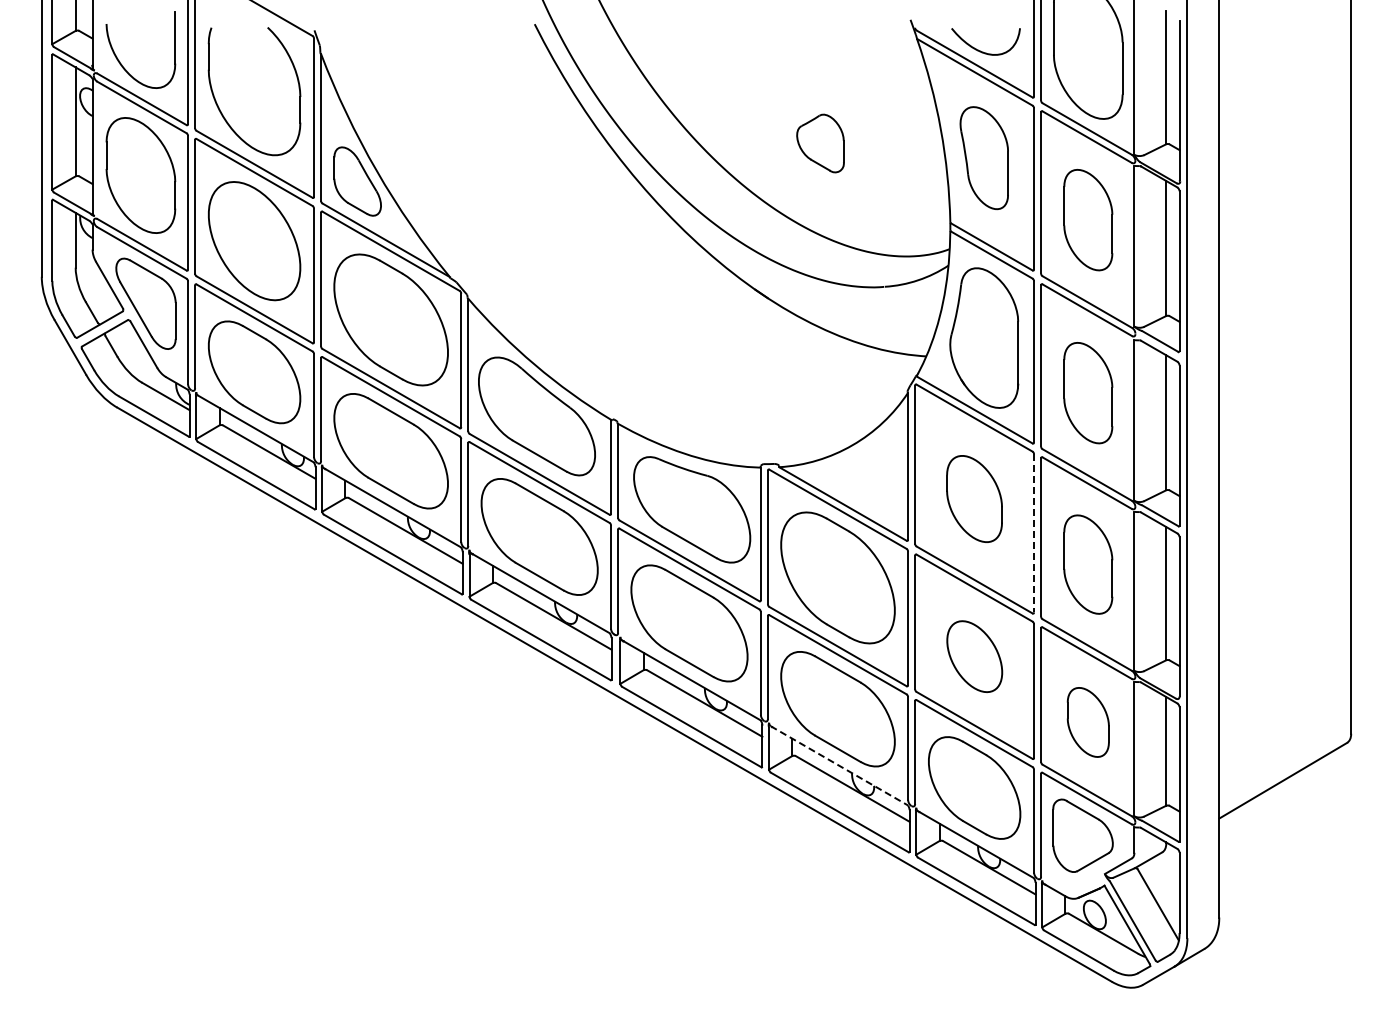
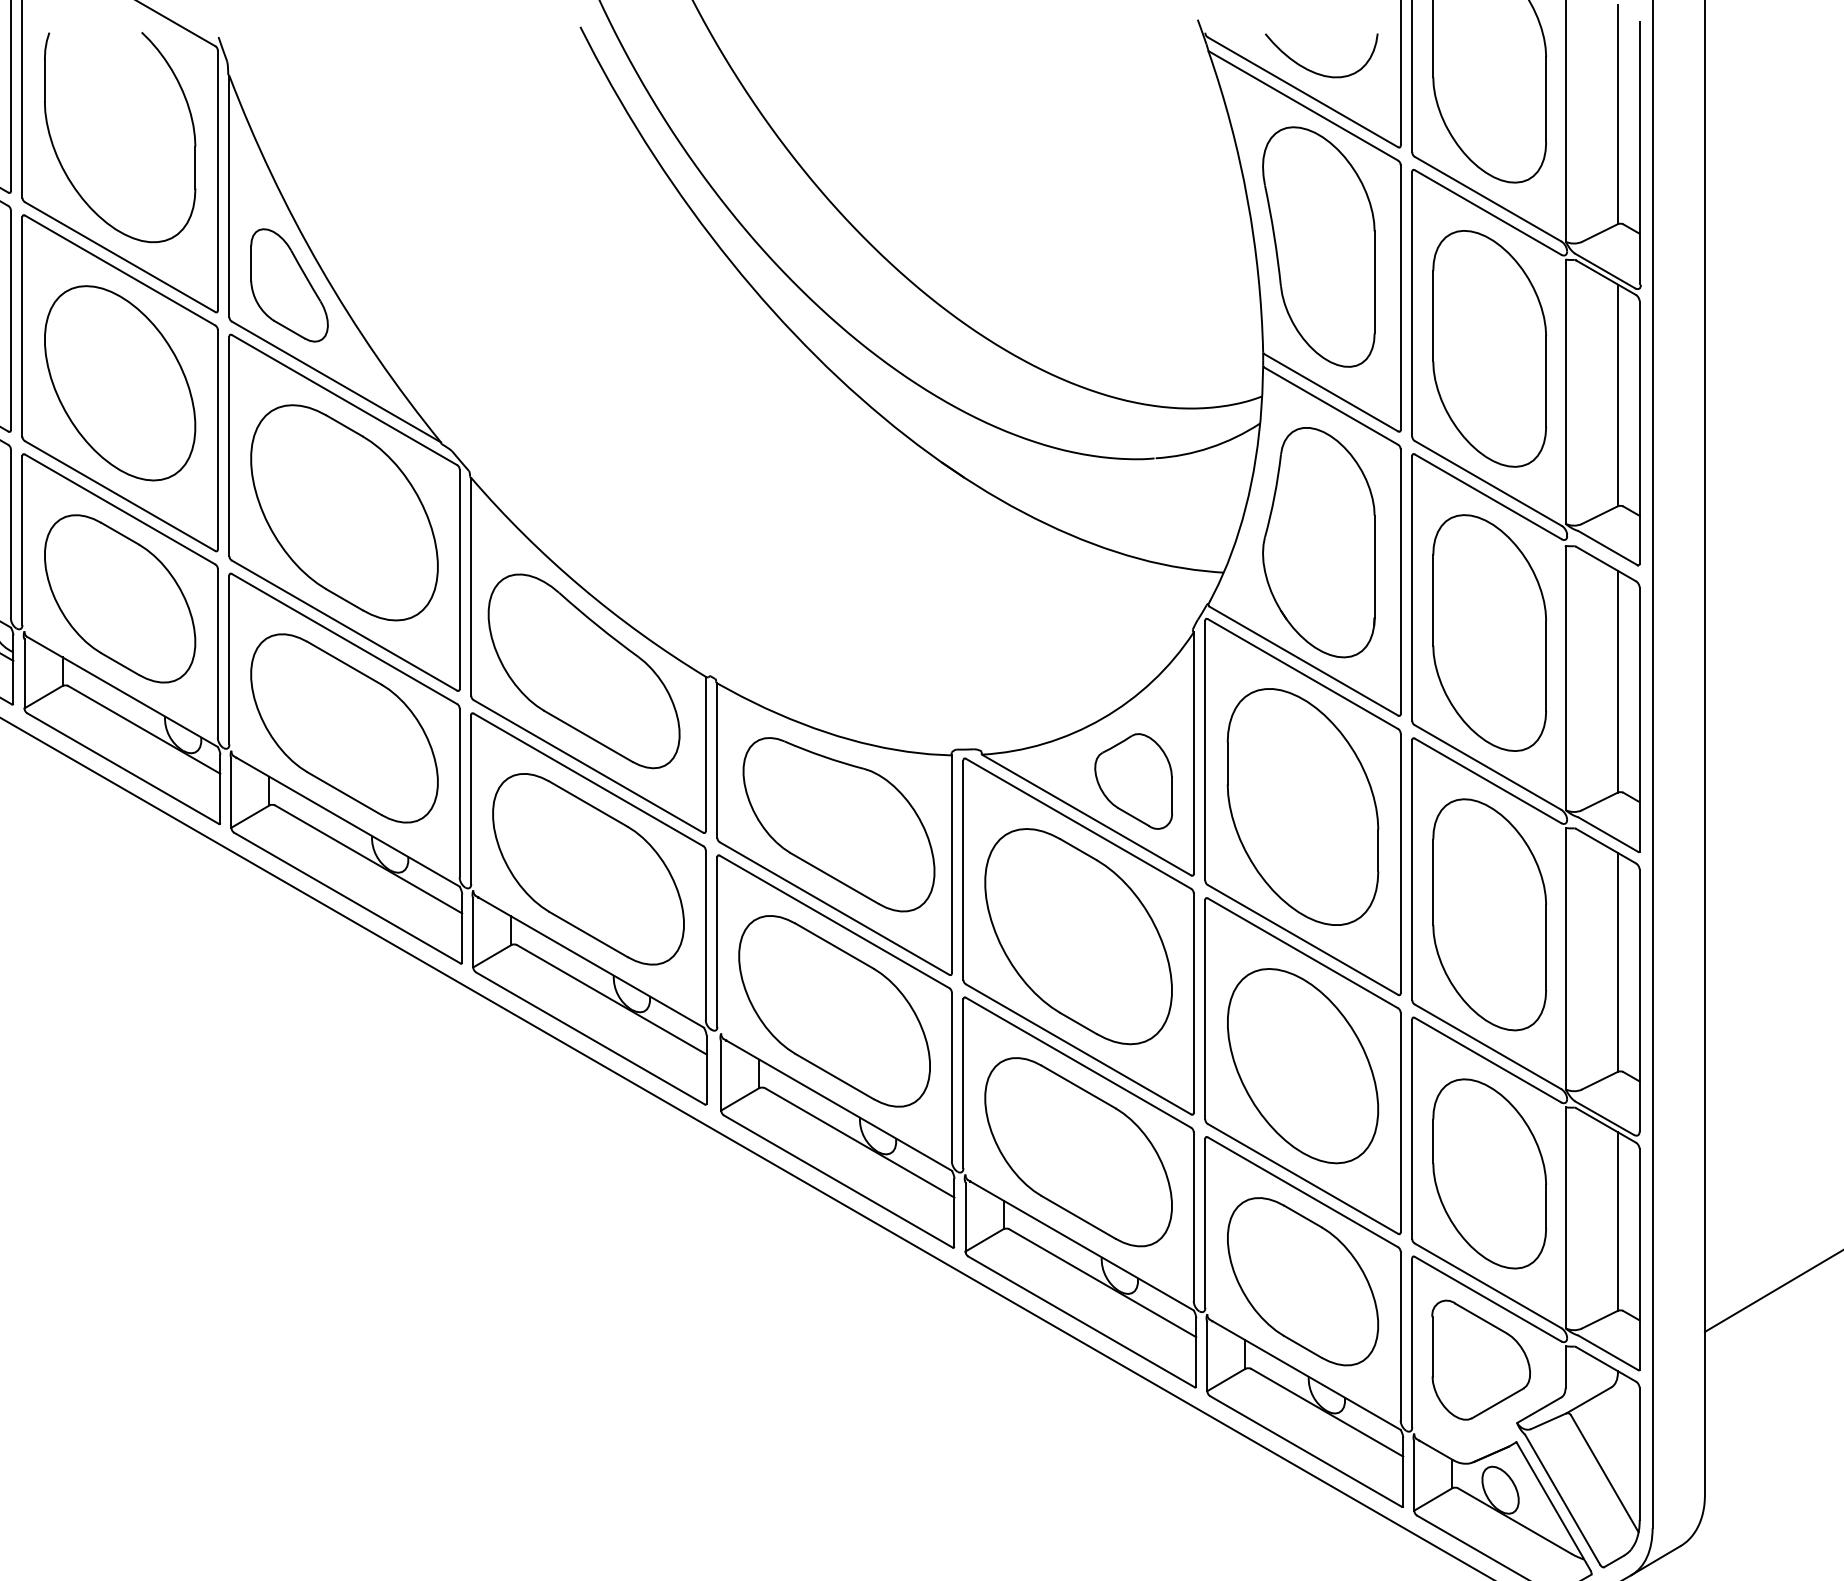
part: (820, 143) -> (1133, 781), moved
part: (984, 157) -> (1319, 245), size x1.43
part: (1088, 219) -> (1490, 347), size x1.43
part: (1088, 392) -> (1490, 631), size x1.43
part: (974, 498) -> (1302, 806), size x1.67
line: (1034, 533) -> (1401, 863), dashed -> solid
part: (1088, 564) -> (1490, 914), size x1.43
part: (974, 656) -> (1302, 1065), size x1.67
part: (1088, 722) -> (1490, 1174), size x1.67
line: (839, 766) -> (1081, 1246), dashed -> solid

